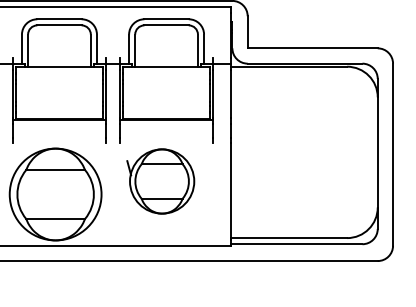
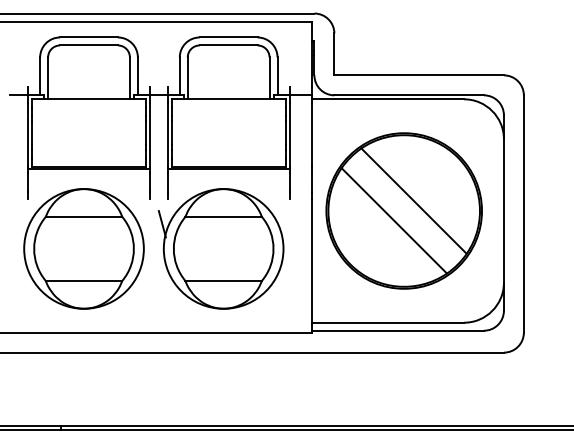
part: (300, 152) -> (403, 210), added
part: (160, 181) -> (220, 248), size x1.43
part: (55, 194) -> (83, 248), moved

